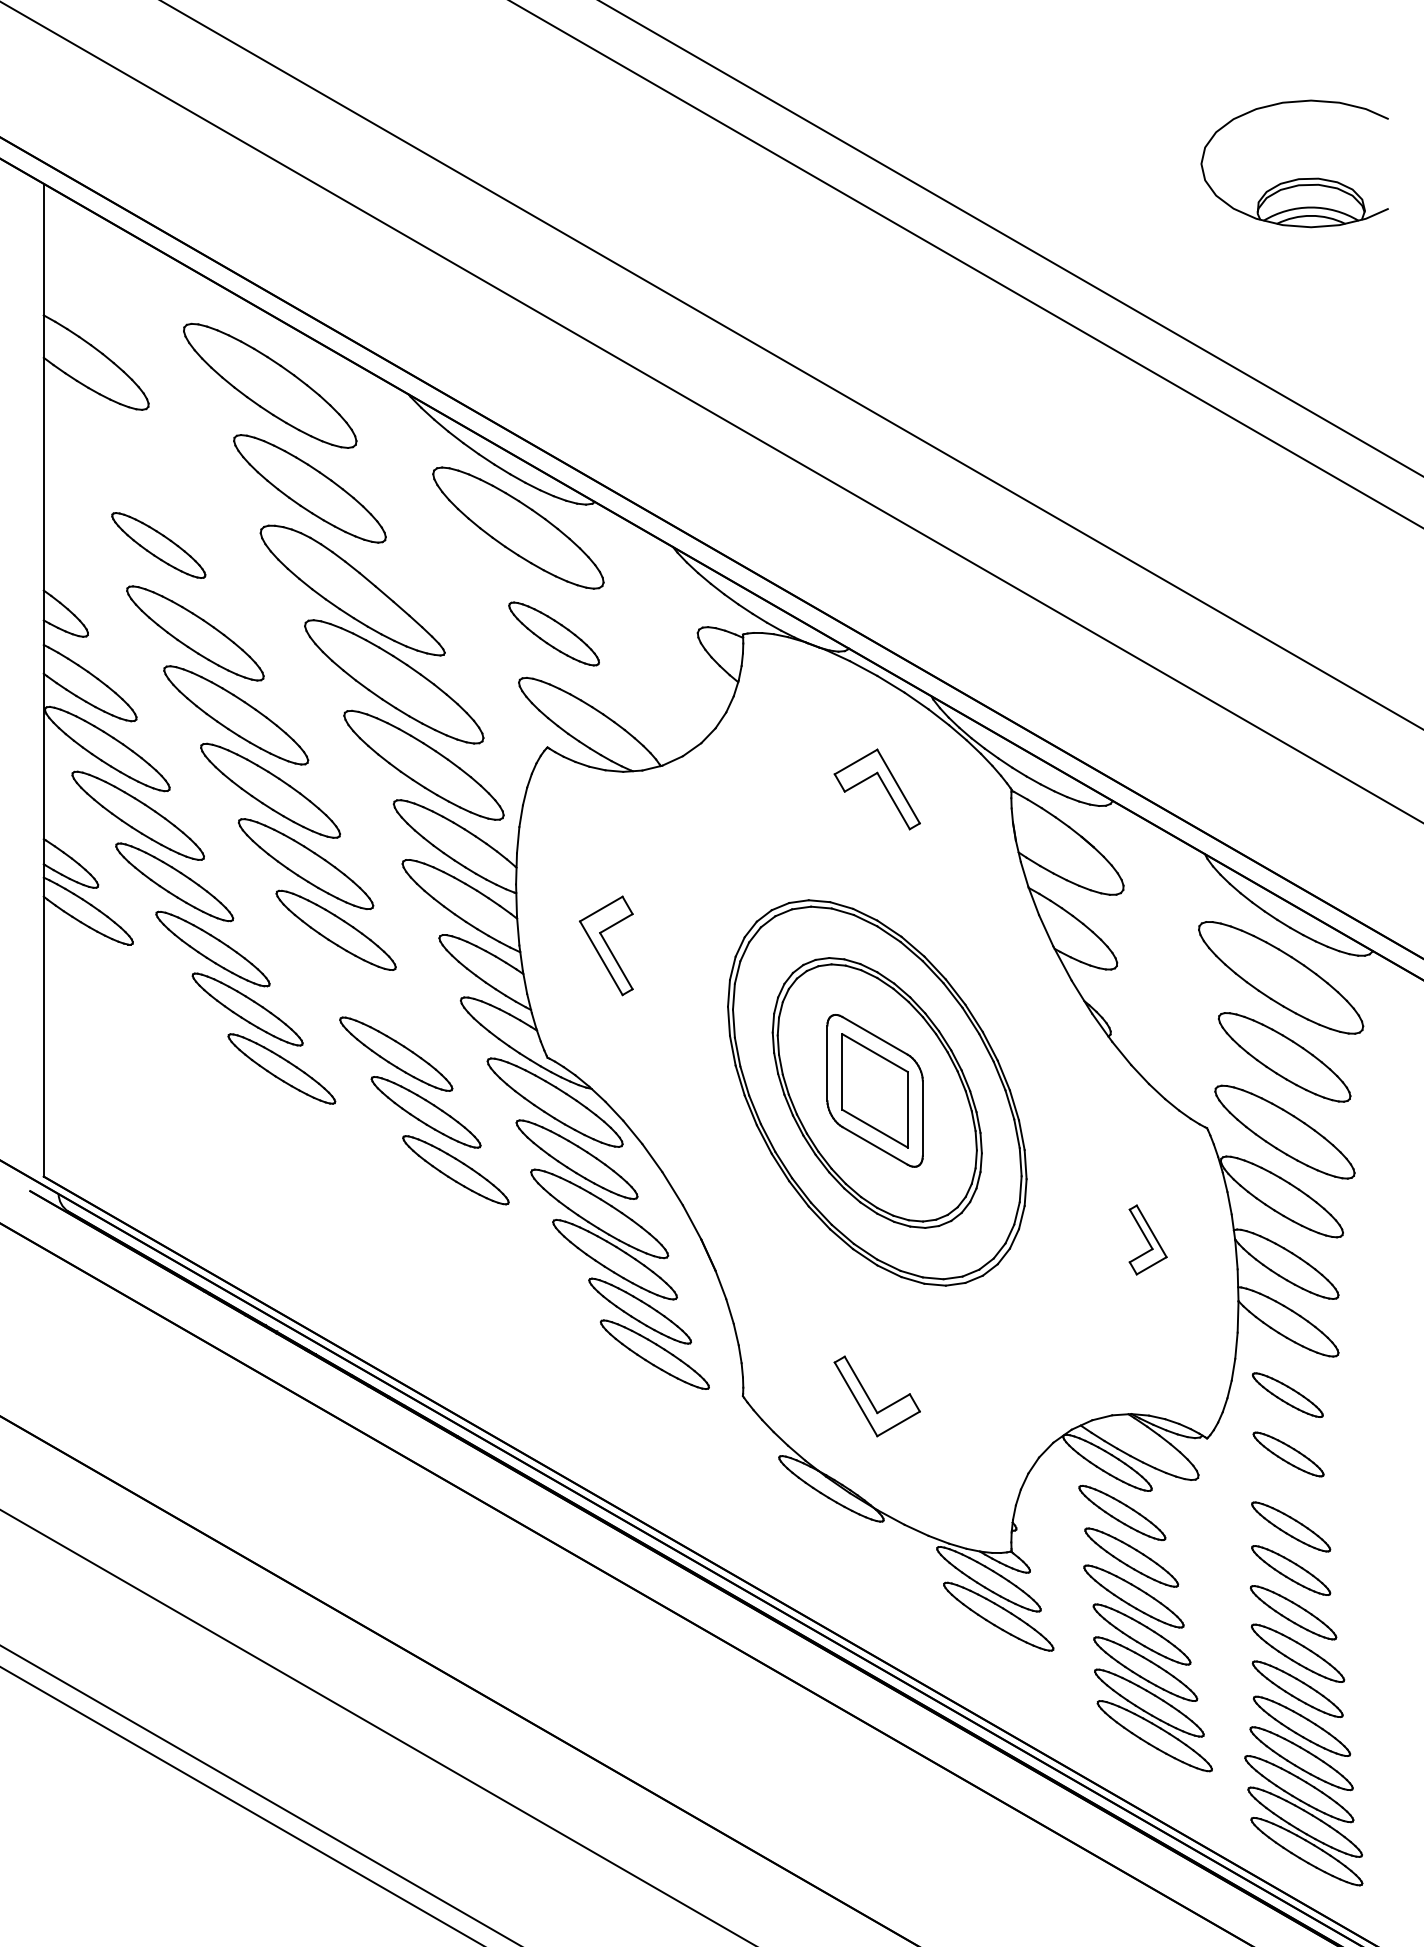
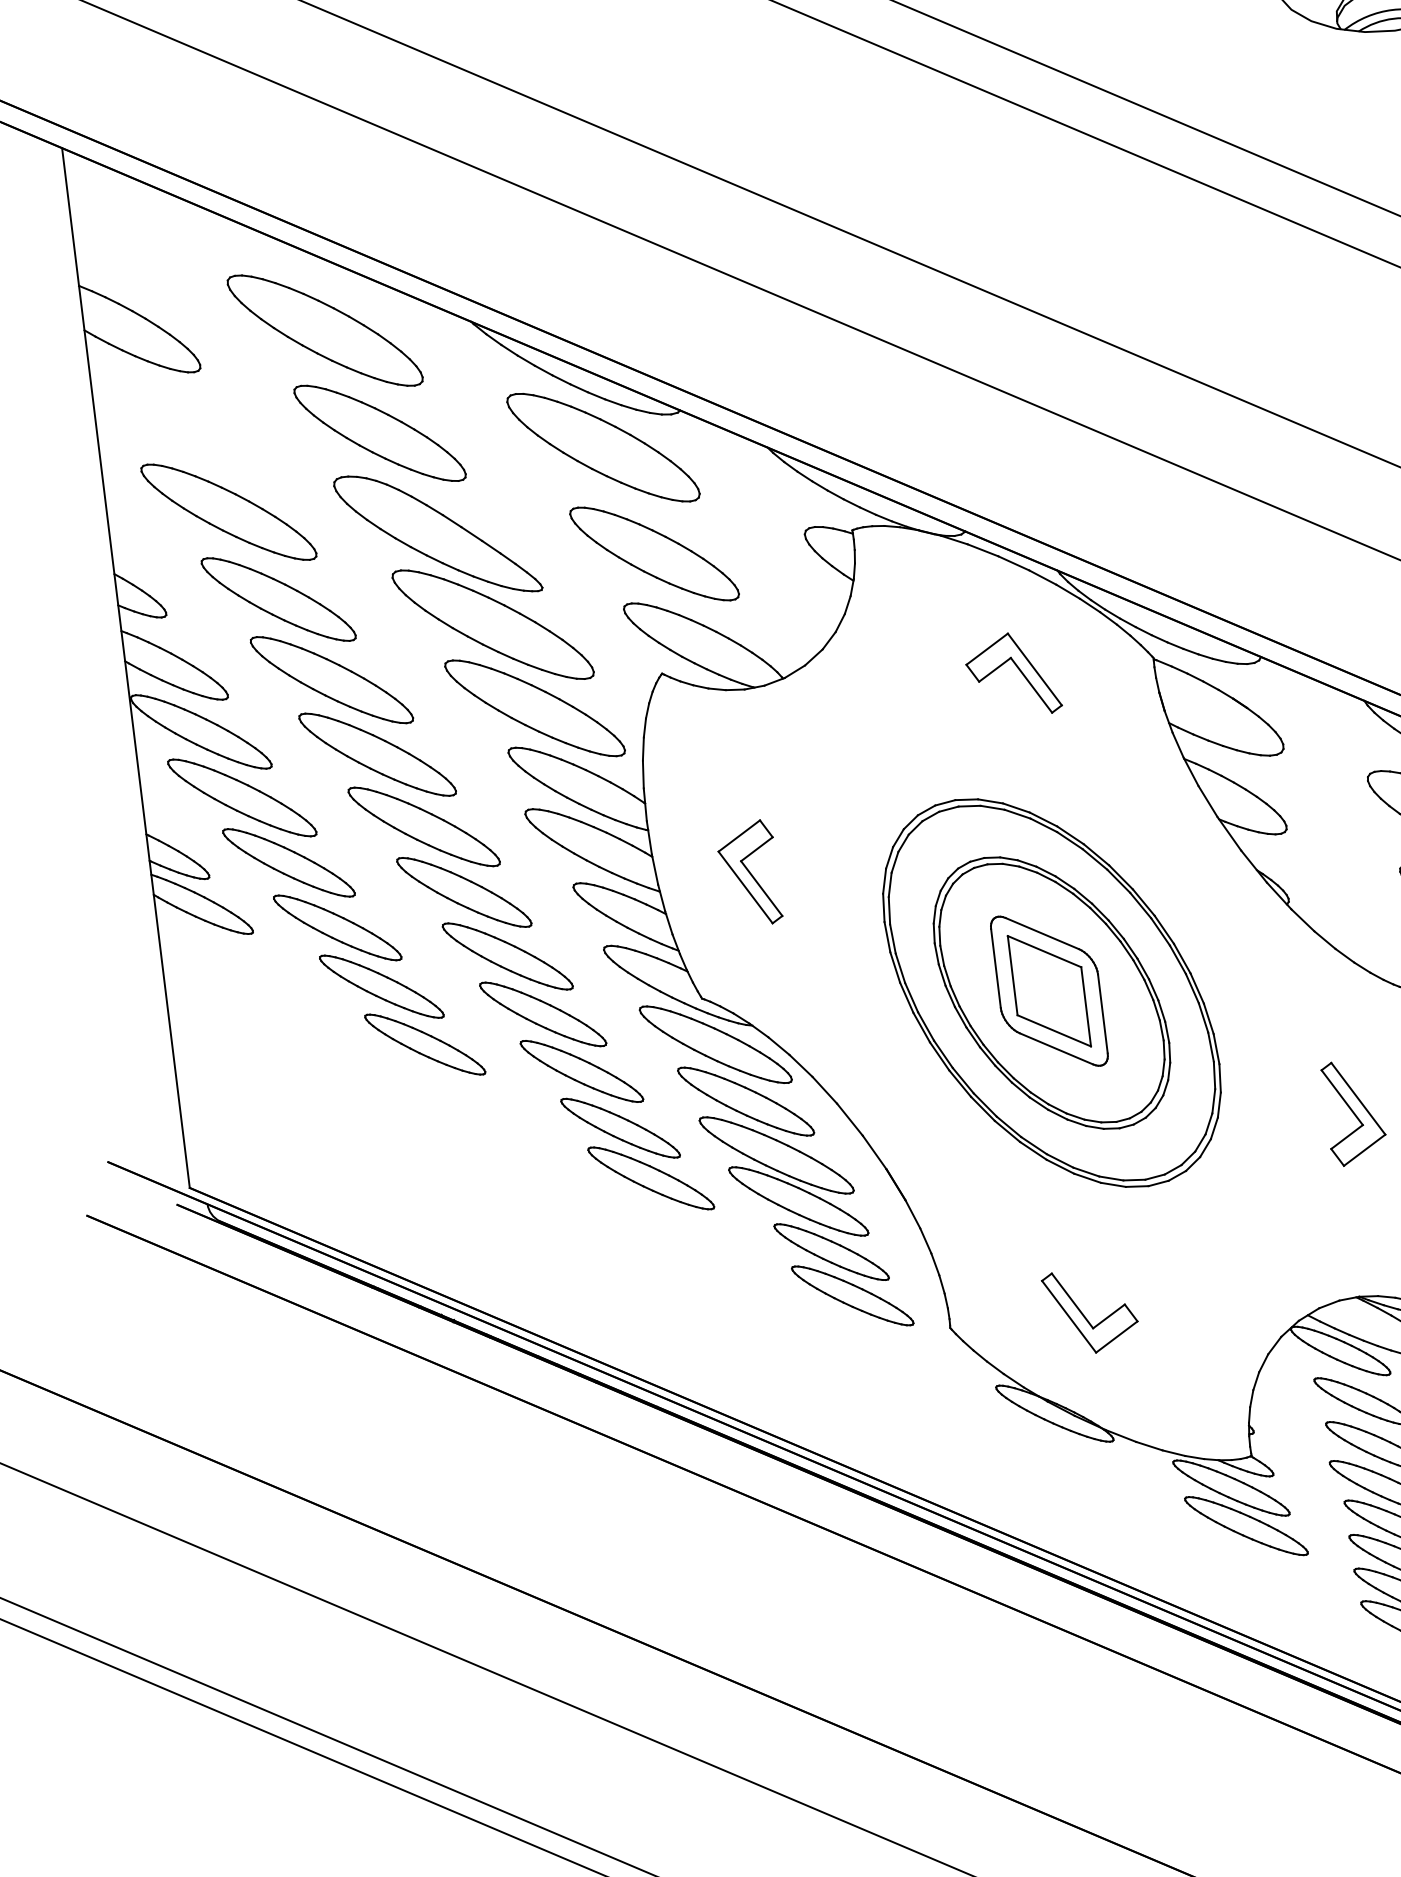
part: (158, 545) -> (228, 512), size x1.67
part: (553, 633) -> (653, 553), size x1.67
part: (369, 995) -> (507, 956), added
part: (478, 1220) -> (650, 1177), added
part: (1147, 1239) -> (1353, 1111), size x1.43

